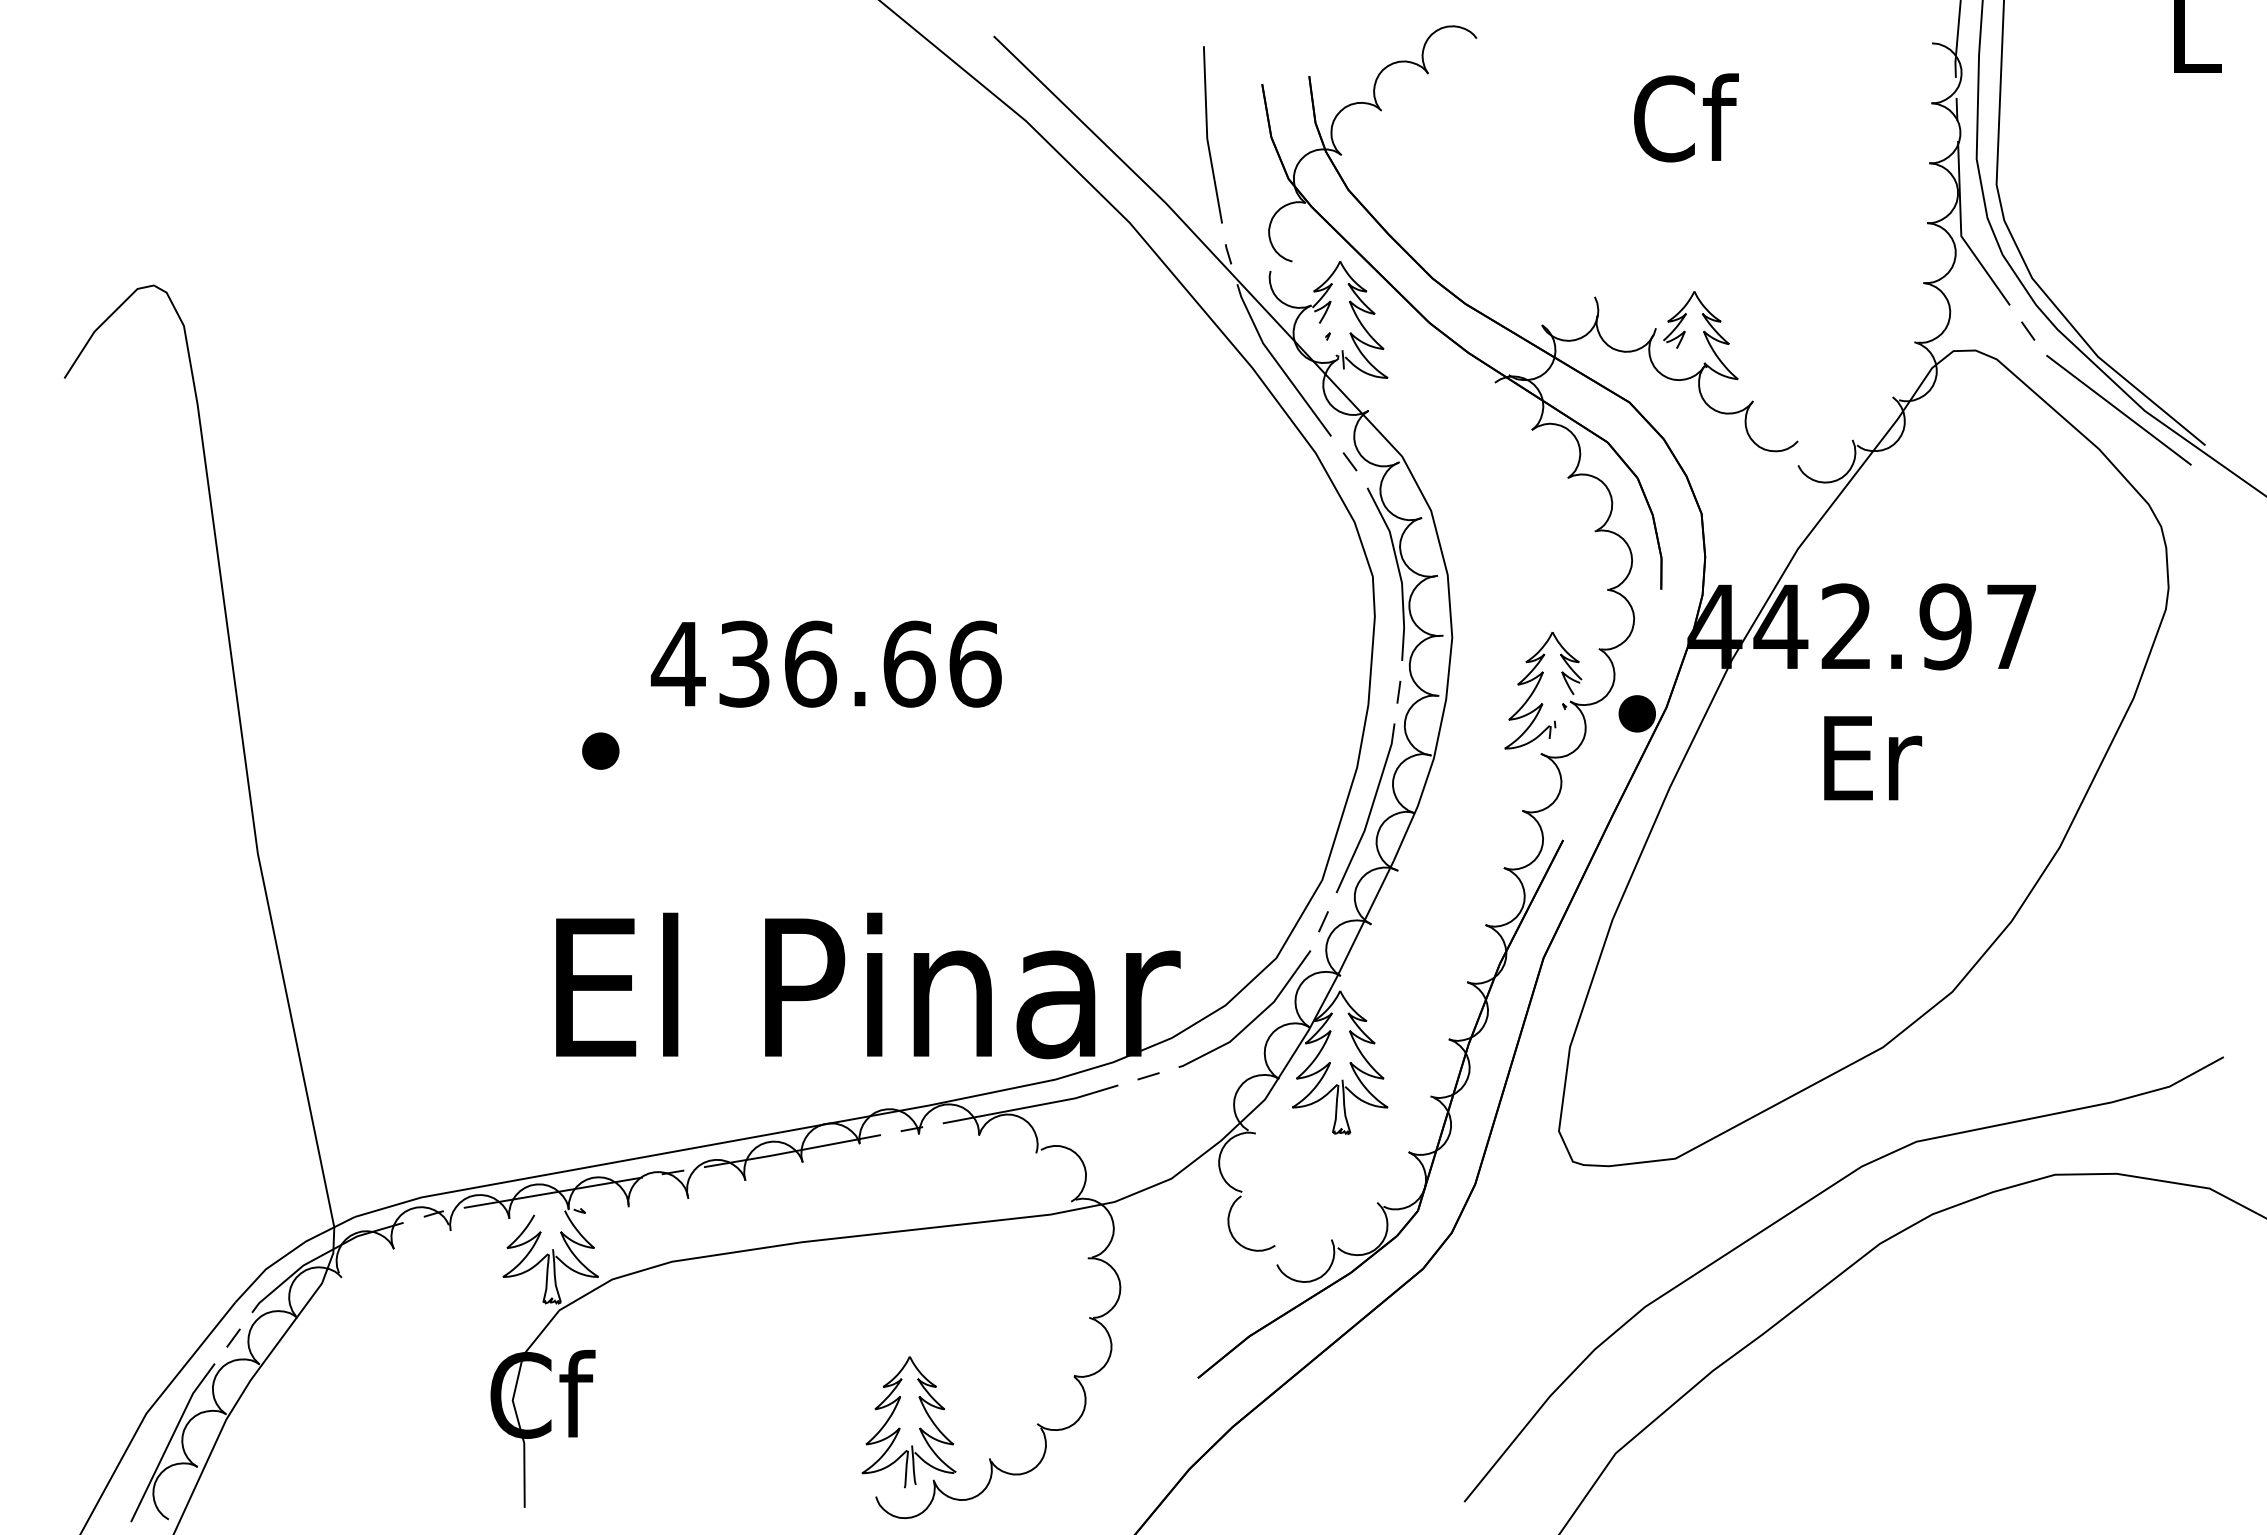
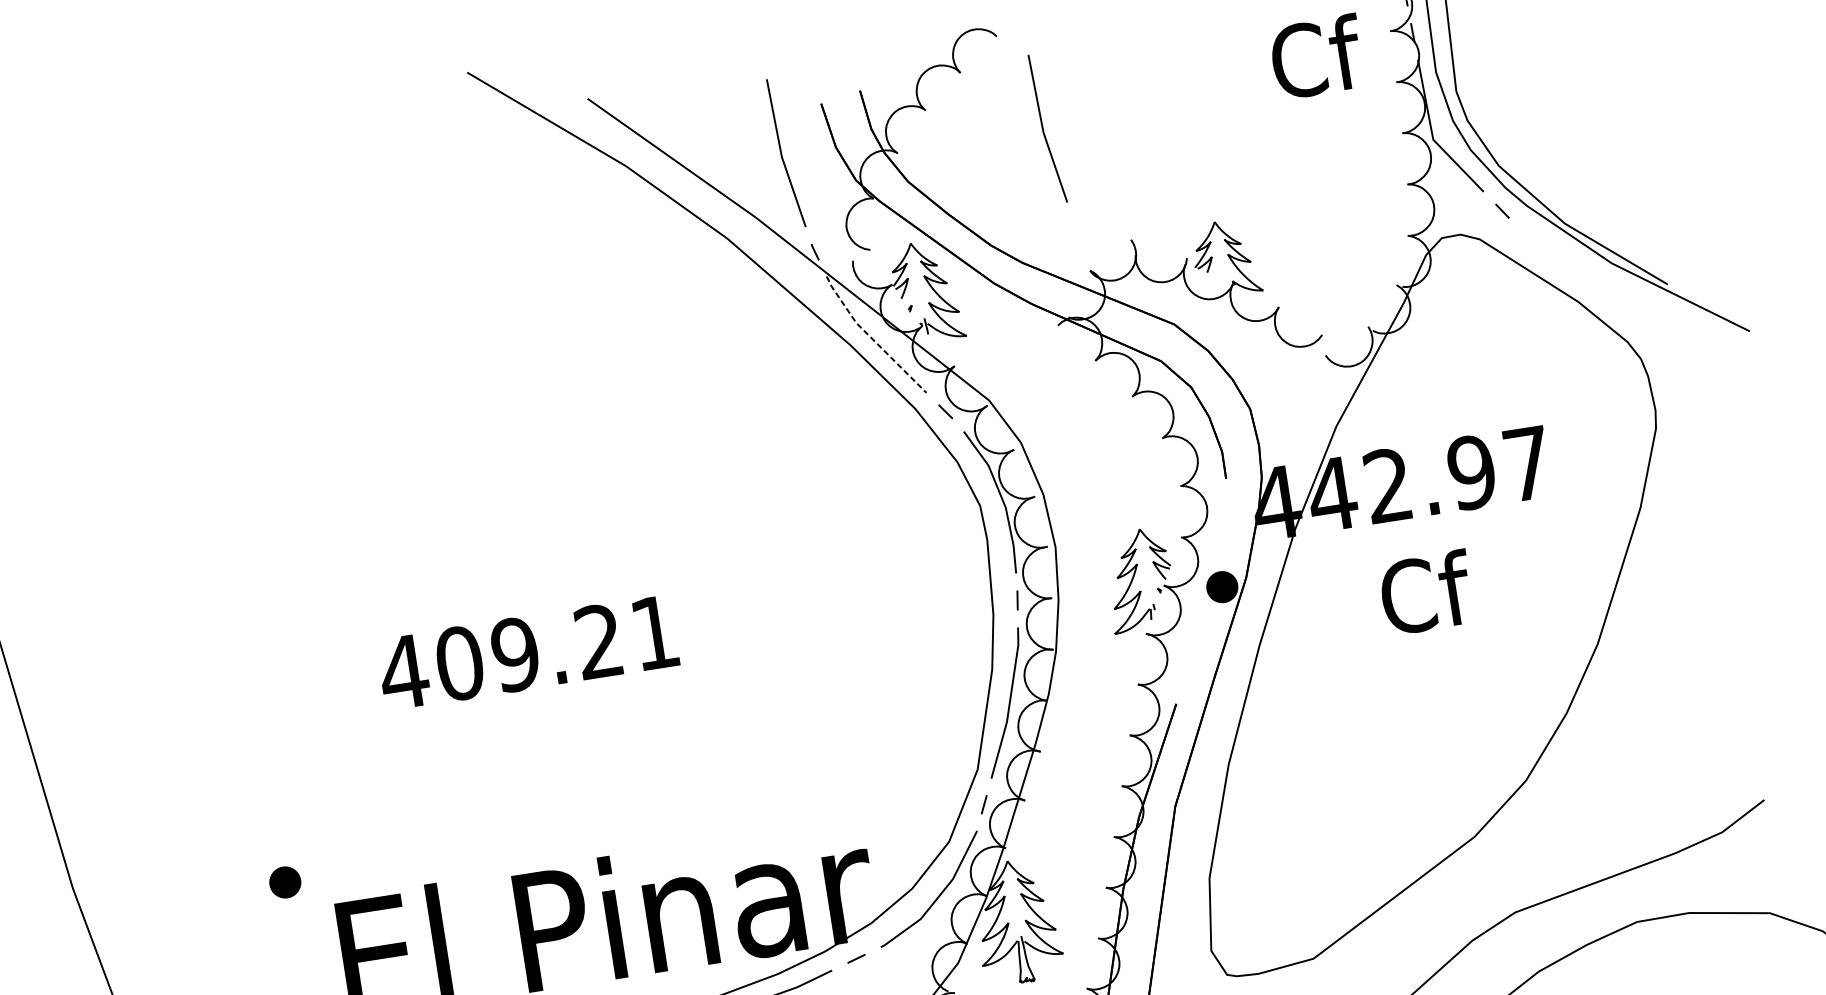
text: (1686, 117) -> (1317, 56), moved
line: (1514, 155) -> (1044, 130), added
line: (1277, 362) -> (871, 337), solid -> dashed
line: (2118, 409) -> (1589, 265), removed
text: (859, 663) -> (557, 647), 436.66 -> 409.21
part: (600, 750) -> (284, 881), moved
text: (1871, 756) -> (1426, 592), Er -> Cf

